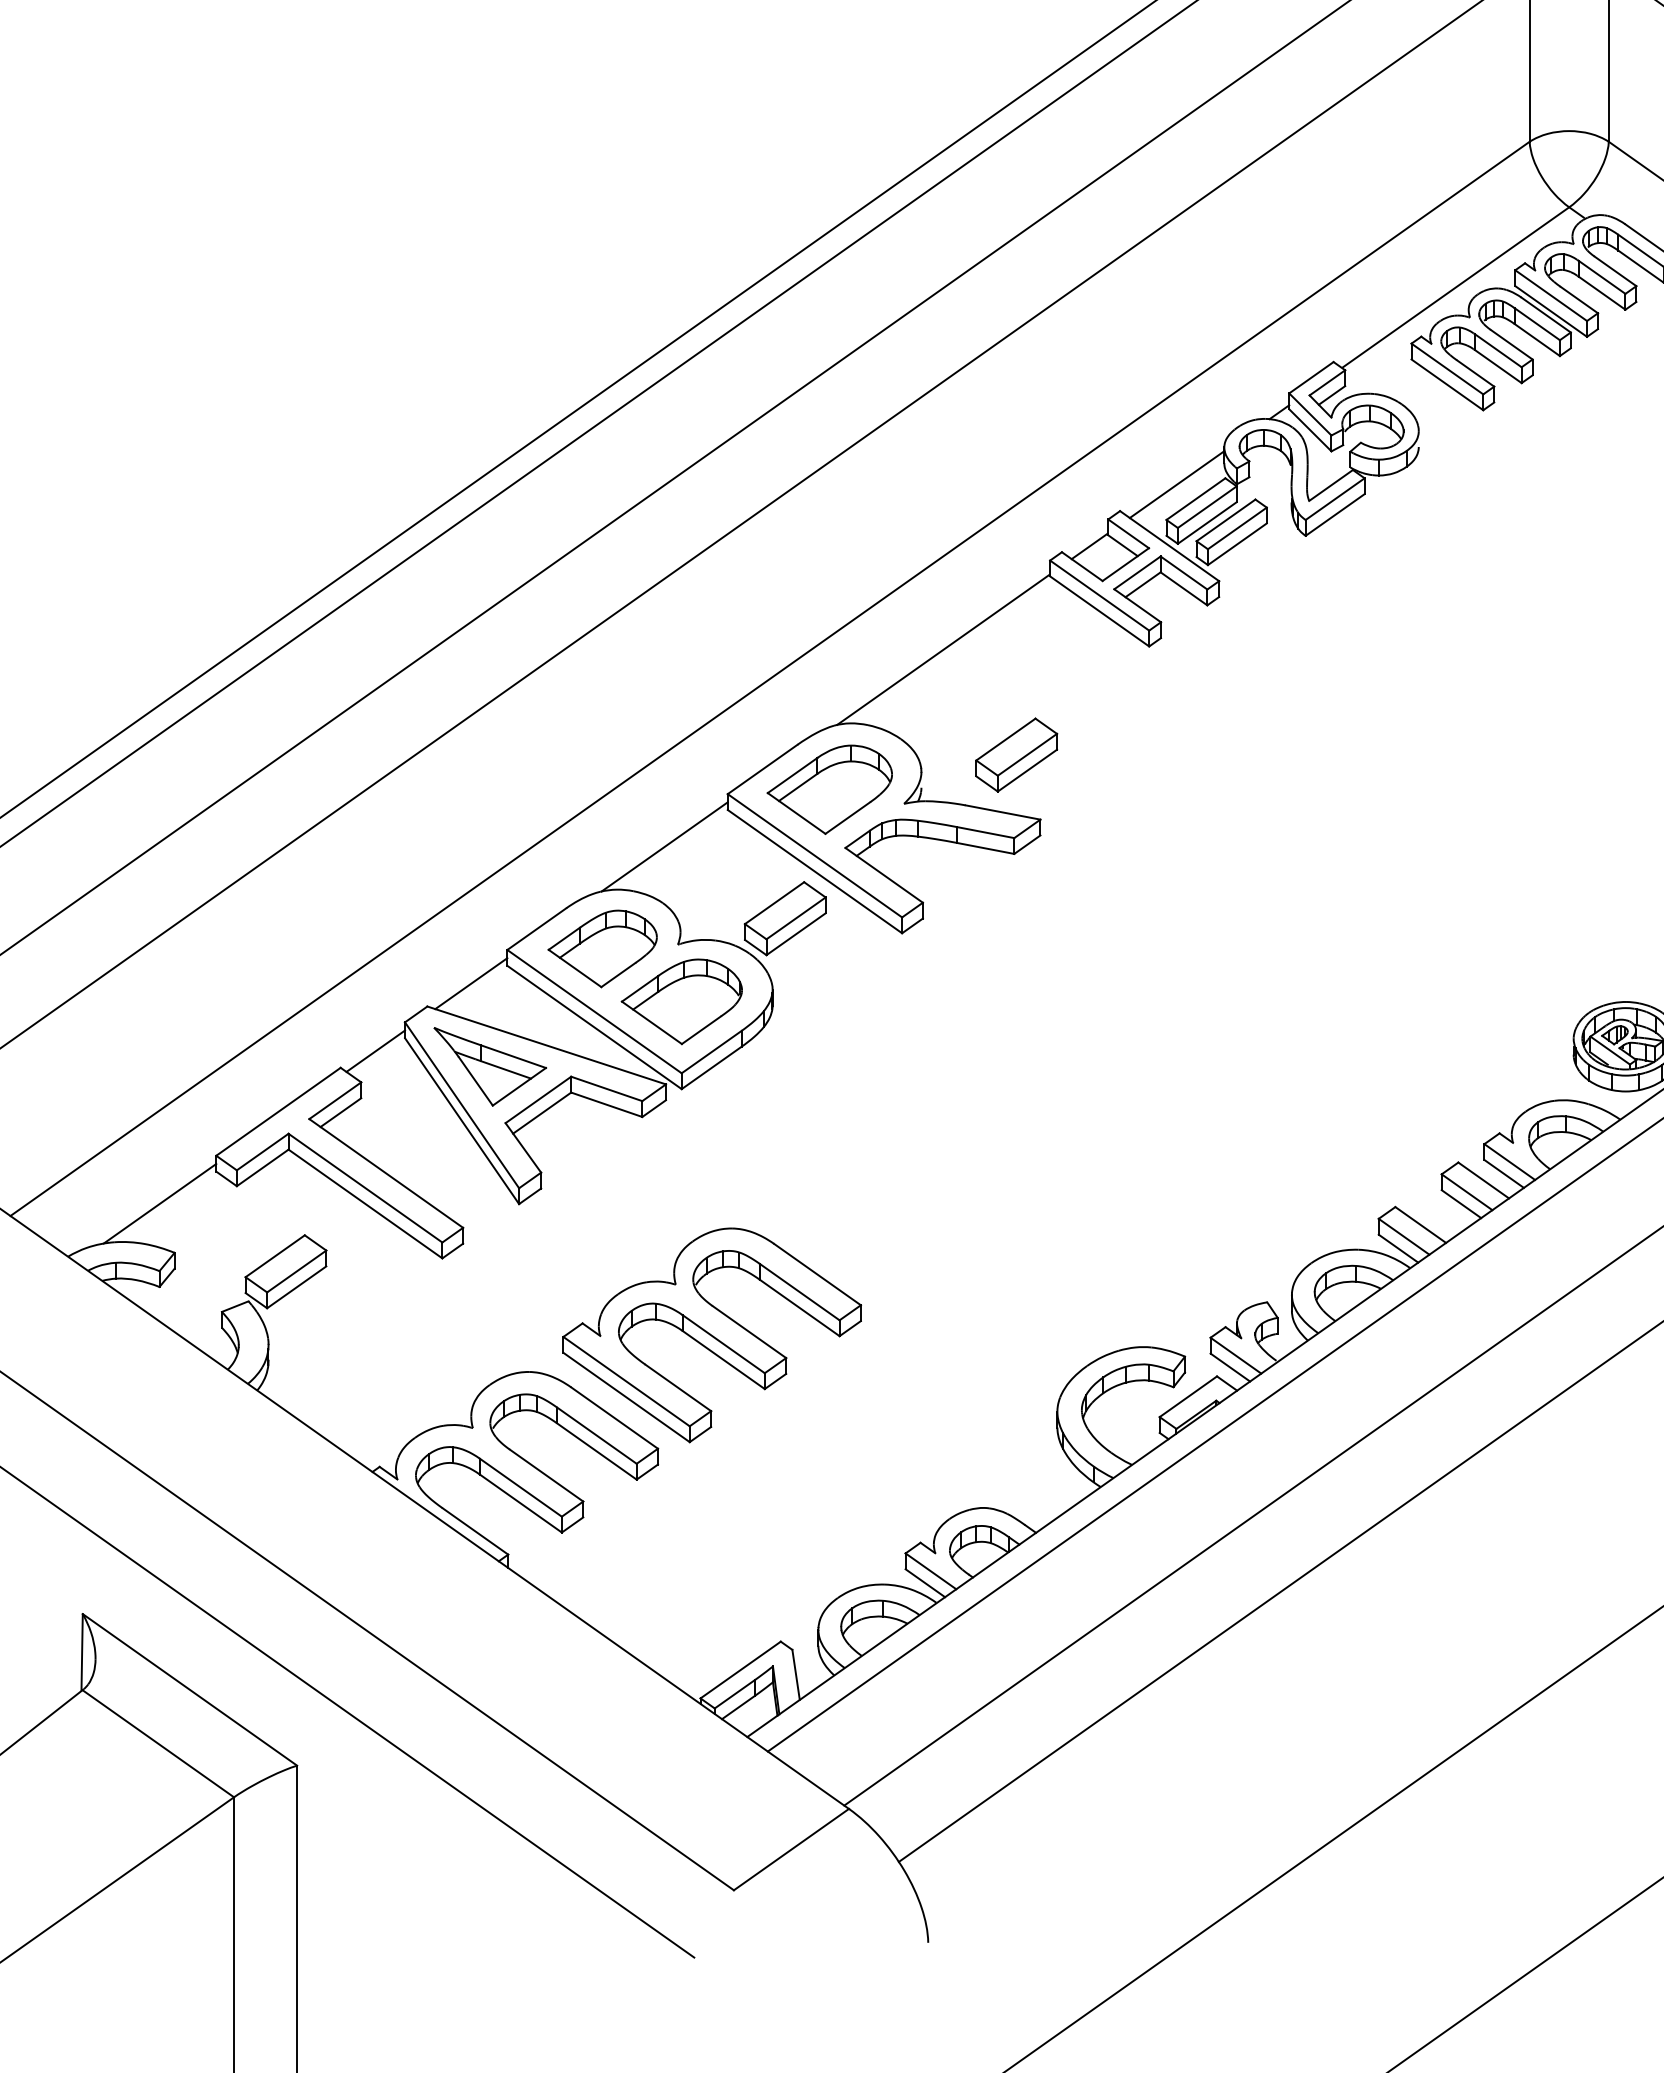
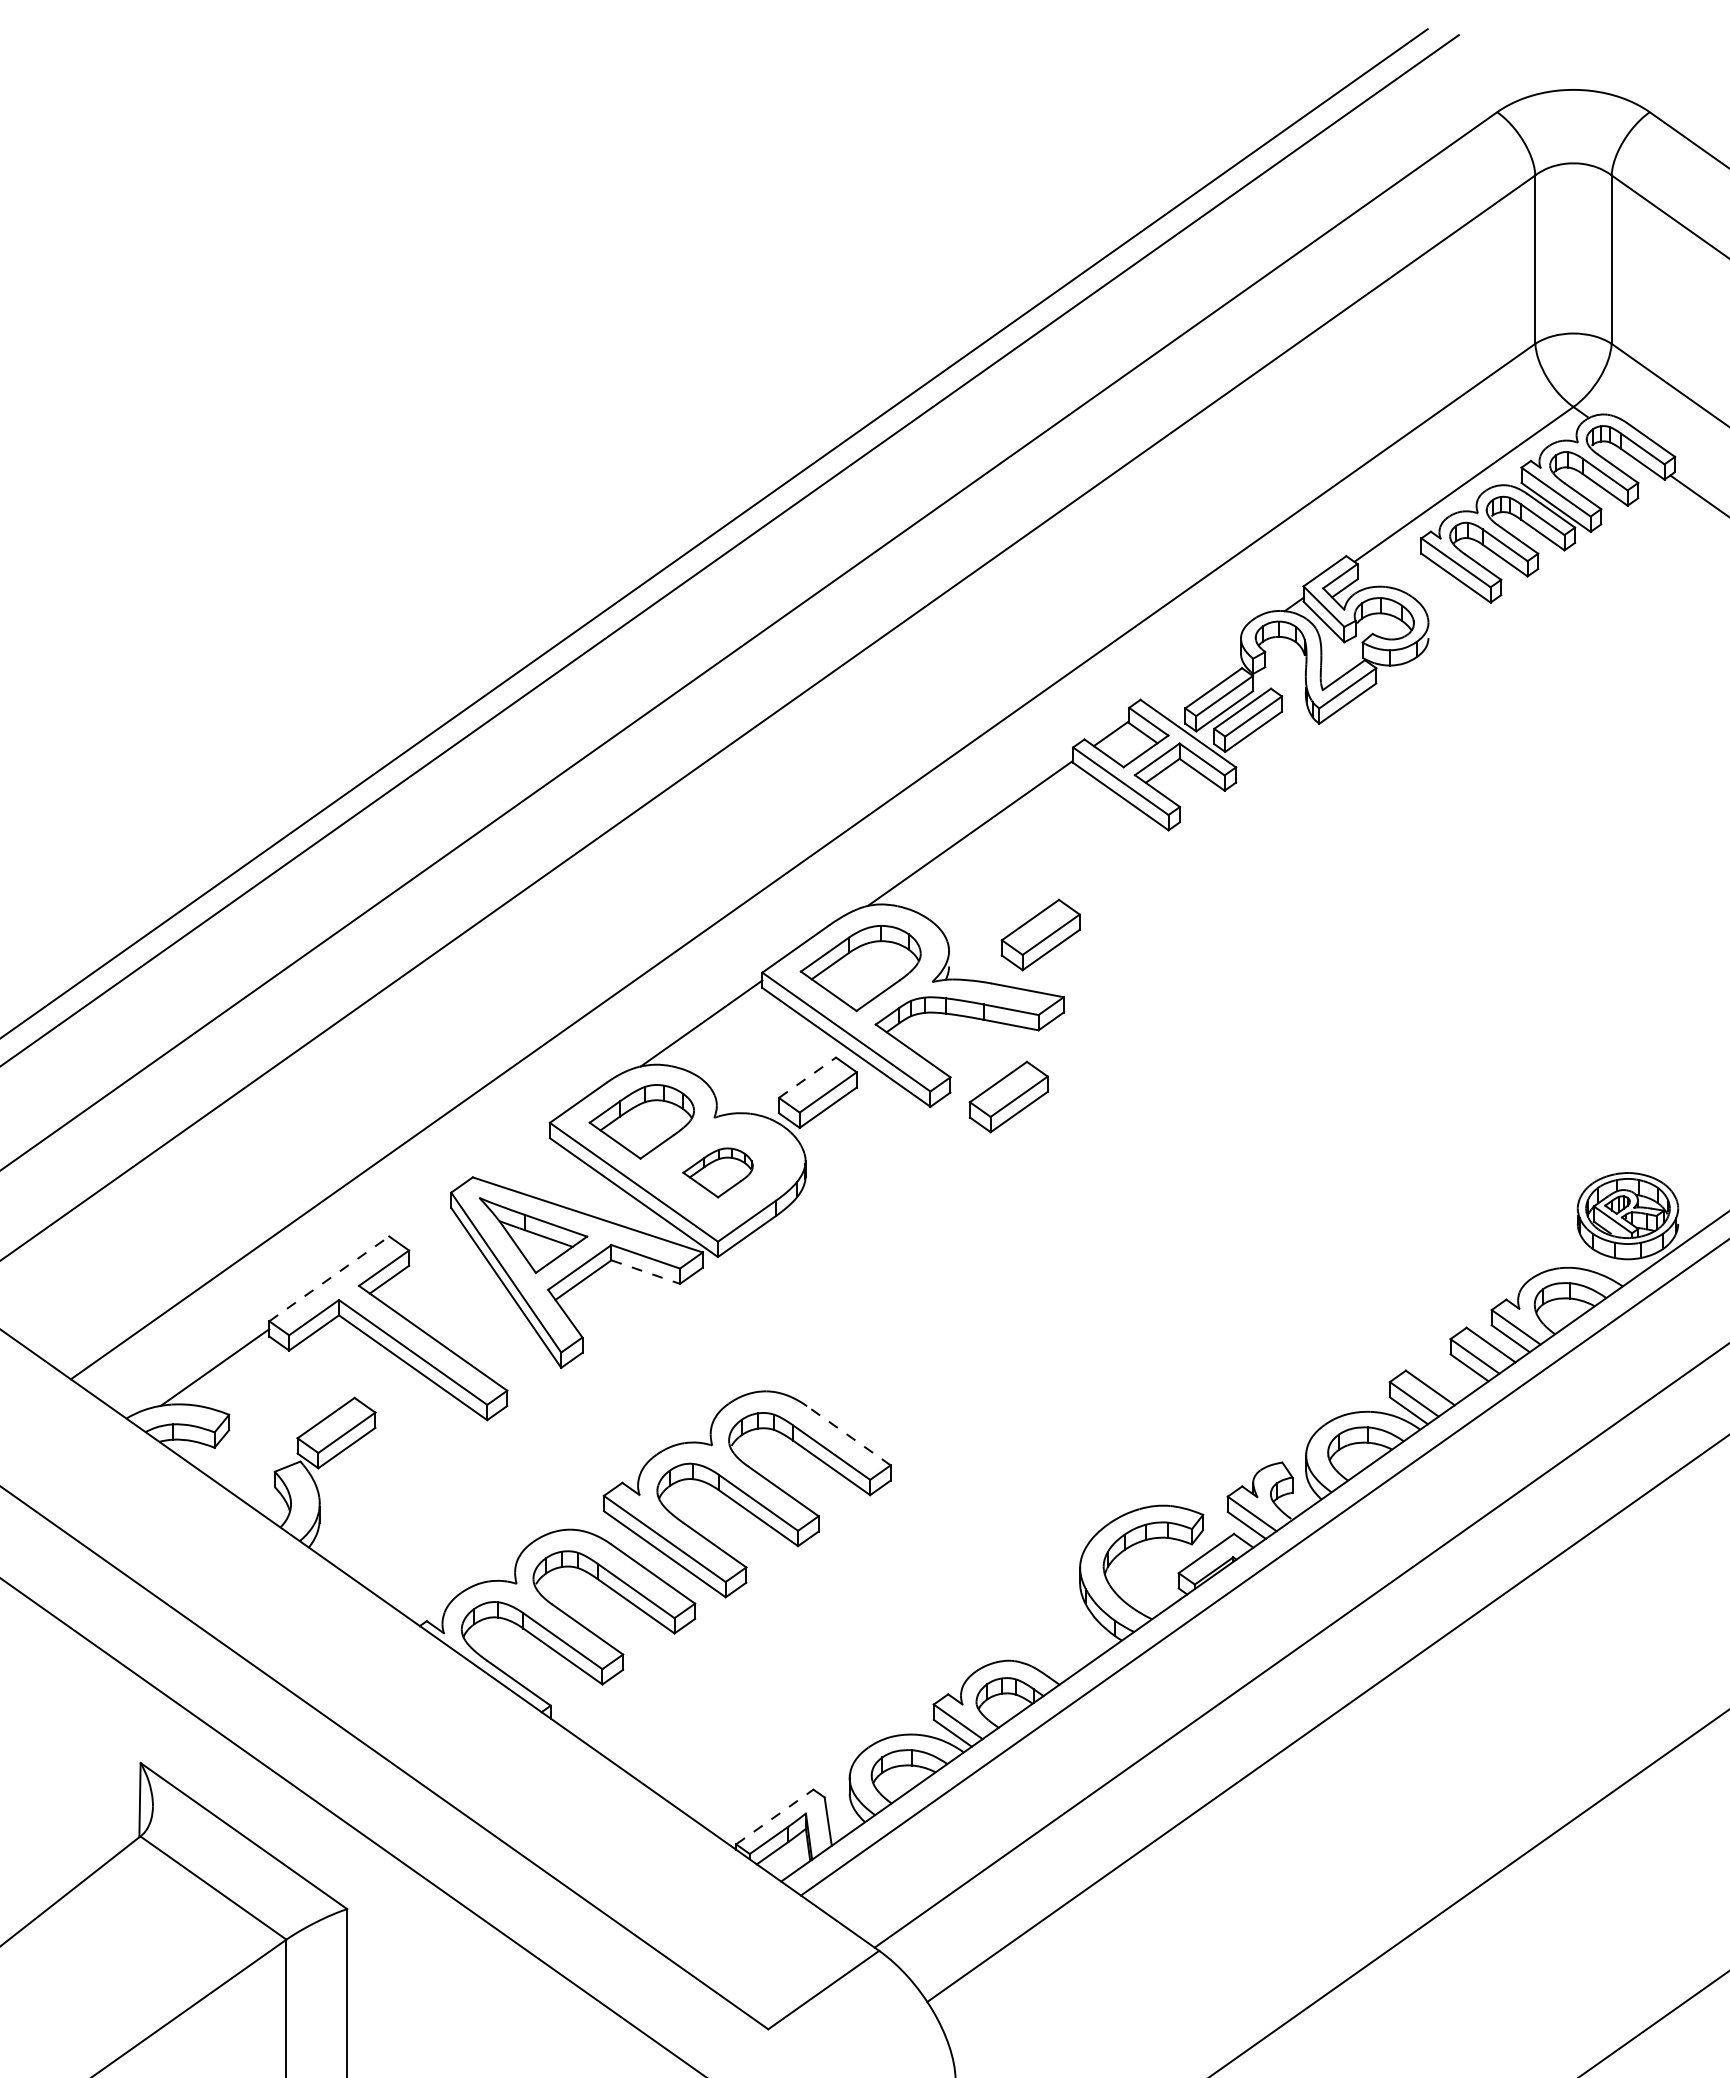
line: (1177, 484) -> (1195, 674), removed
line: (774, 902) -> (807, 1077), solid -> dashed
part: (983, 922) -> (1008, 1096), added
line: (470, 982) -> (514, 1154), removed
part: (681, 1001) -> (717, 1172), size x0.6
line: (375, 1051) -> (422, 1220), removed
line: (607, 1105) -> (646, 1272), solid -> dashed
line: (278, 1111) -> (329, 1278), solid -> dashed
line: (817, 1274) -> (848, 1435), solid -> dashed
line: (741, 1669) -> (775, 1816), solid -> dashed

